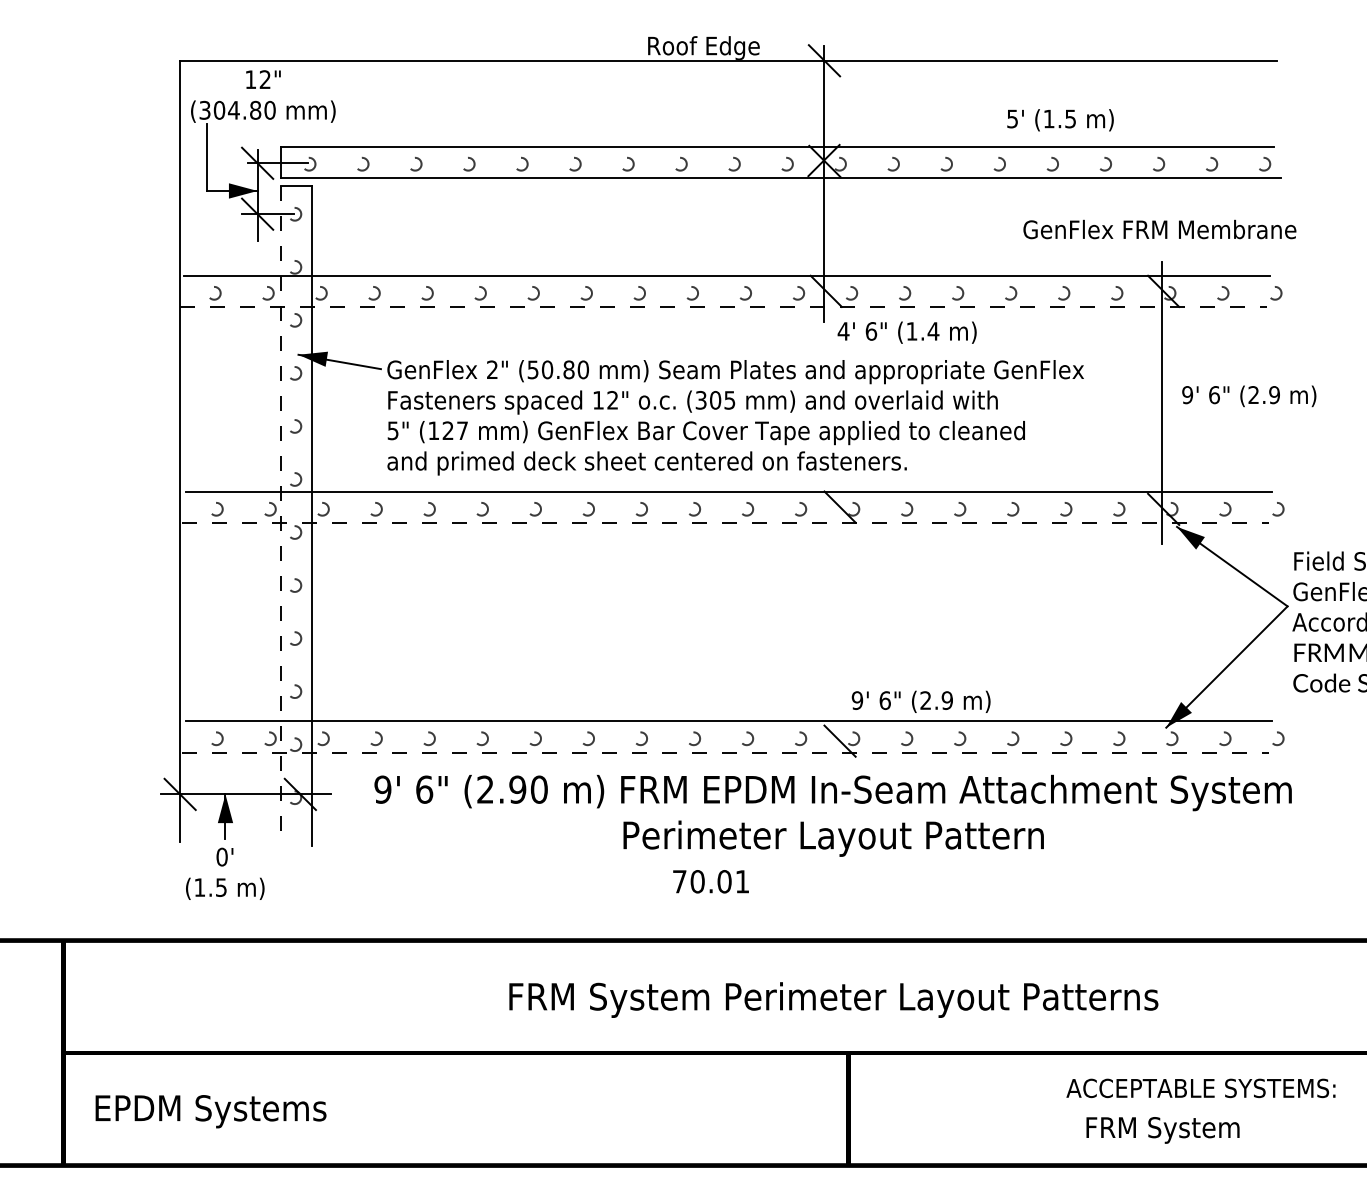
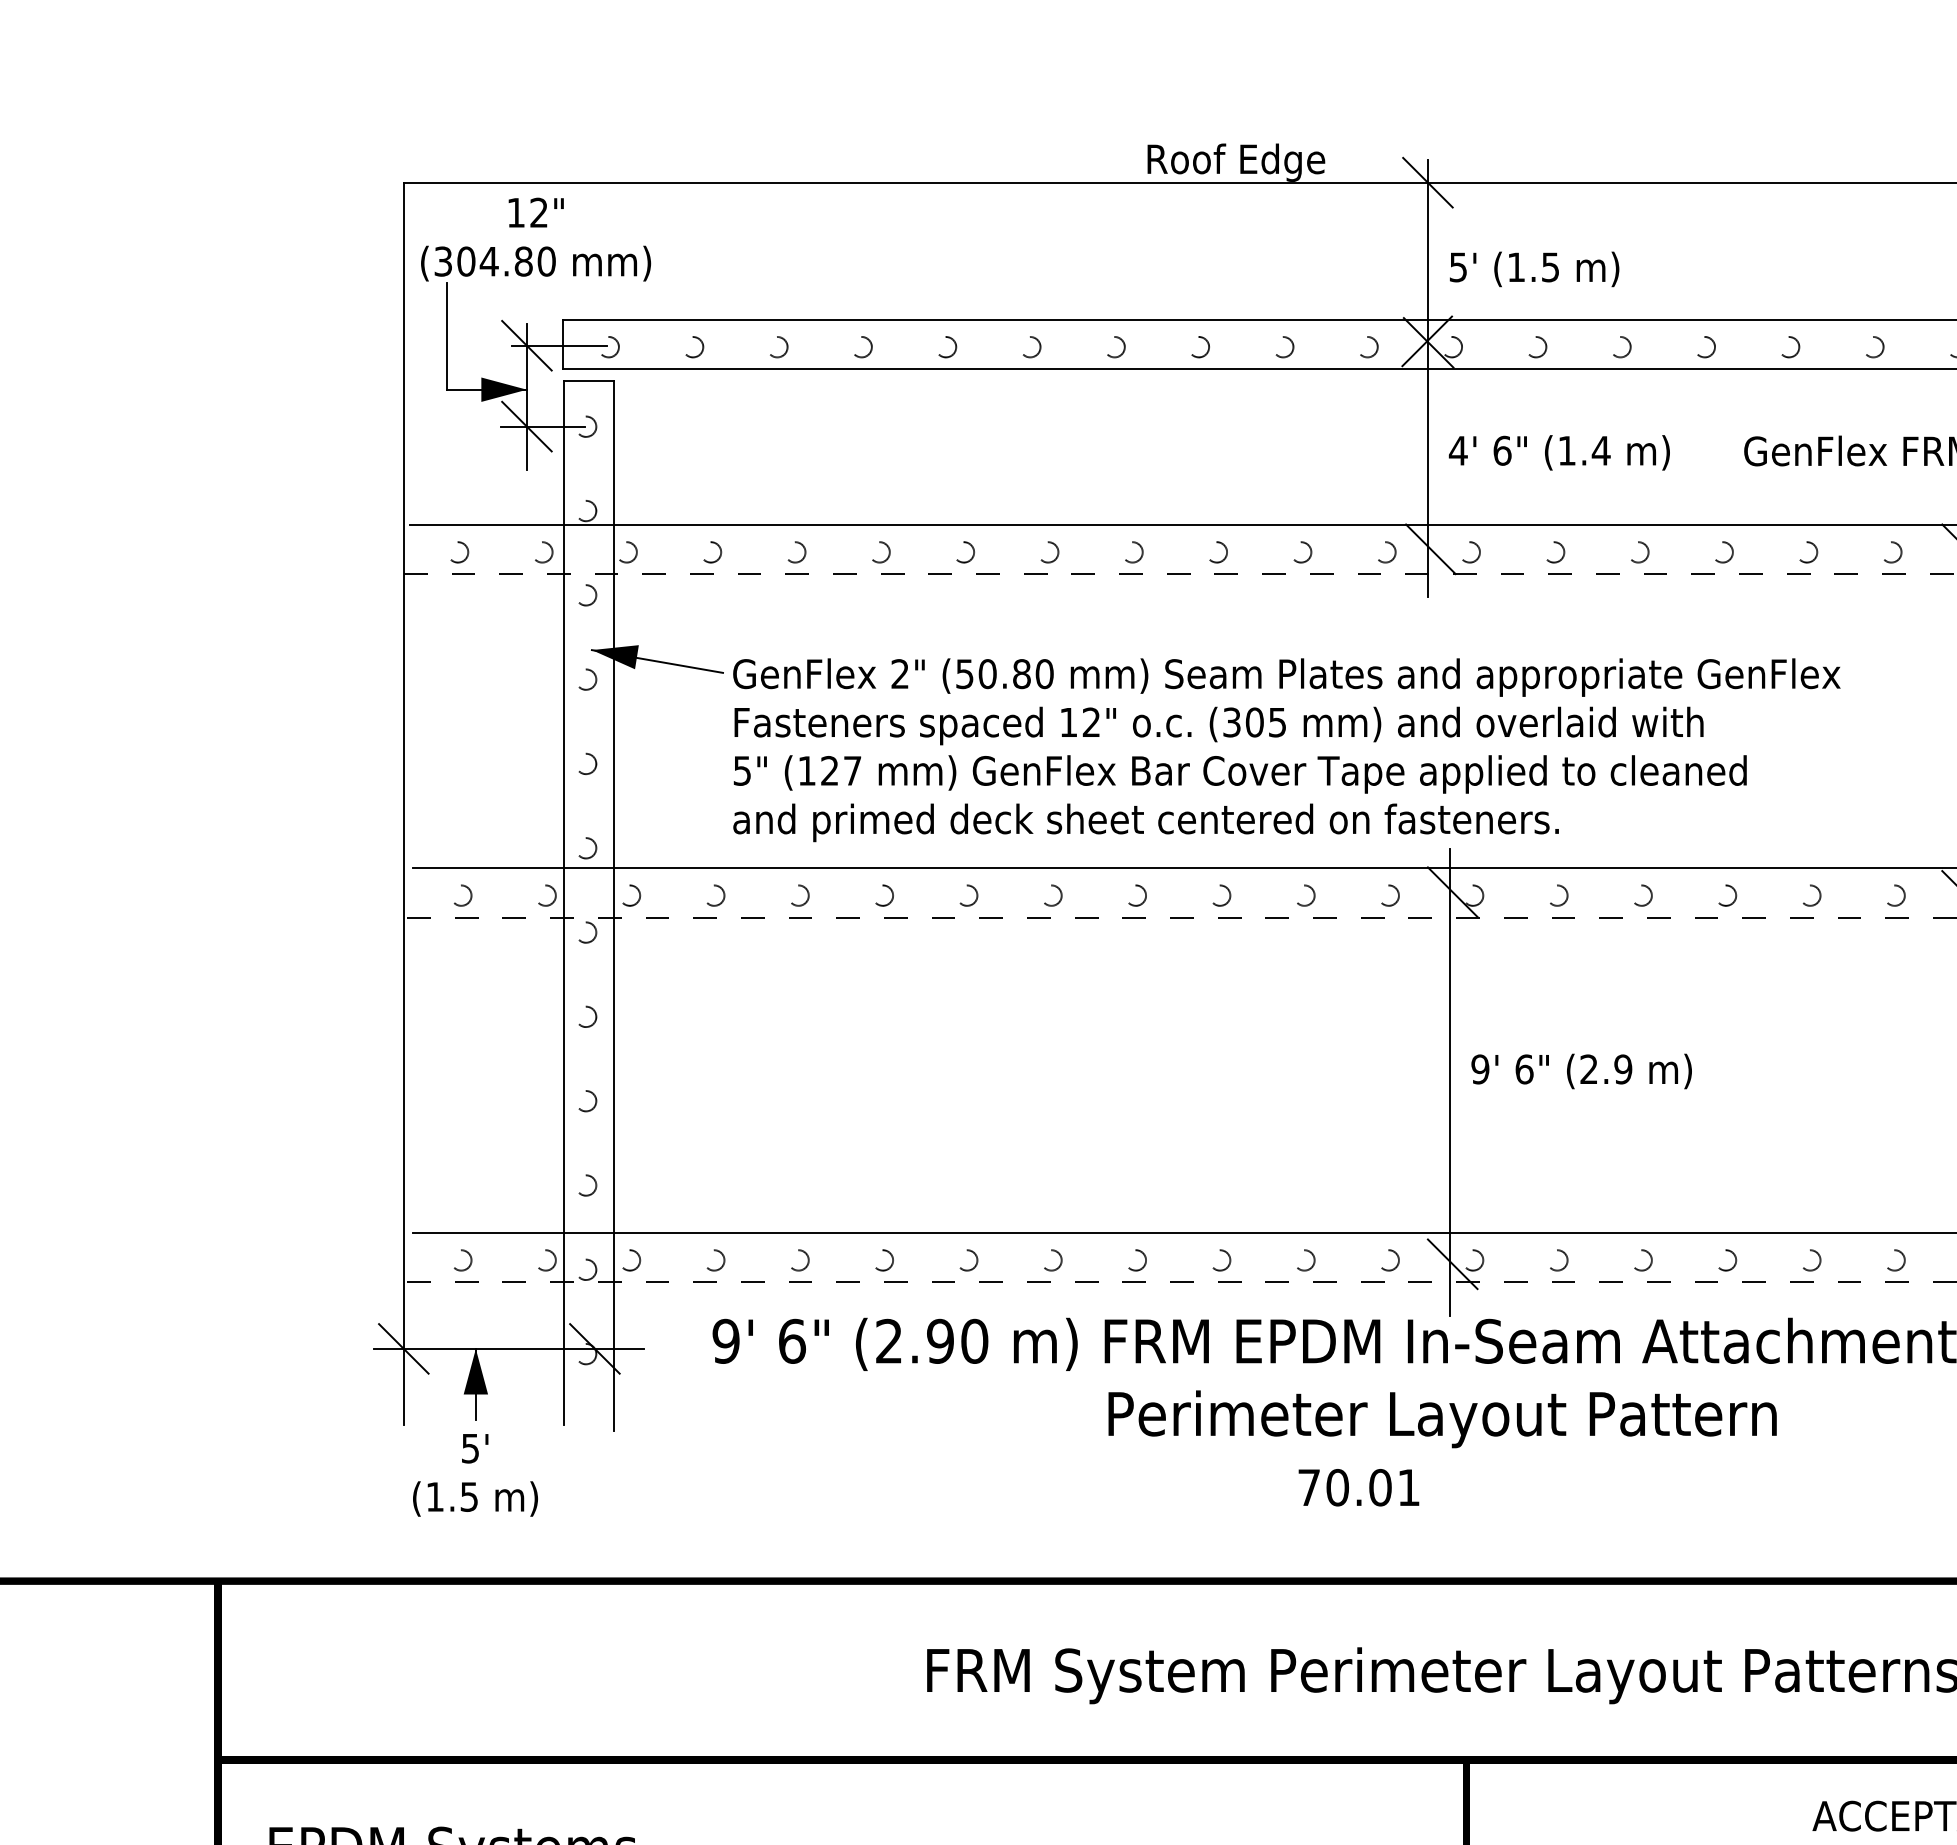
text: (1060, 120) -> (1534, 269), moved
text: (906, 332) -> (1558, 452), moved
line: (281, 514) -> (564, 903), dashed -> solid
line: (838, 626) -> (1450, 1081), added
text: (920, 701) -> (1580, 1070), moved
text: (221, 856) -> (469, 1447), 0' -> 5'
text: (710, 881) -> (1358, 1487), moved

